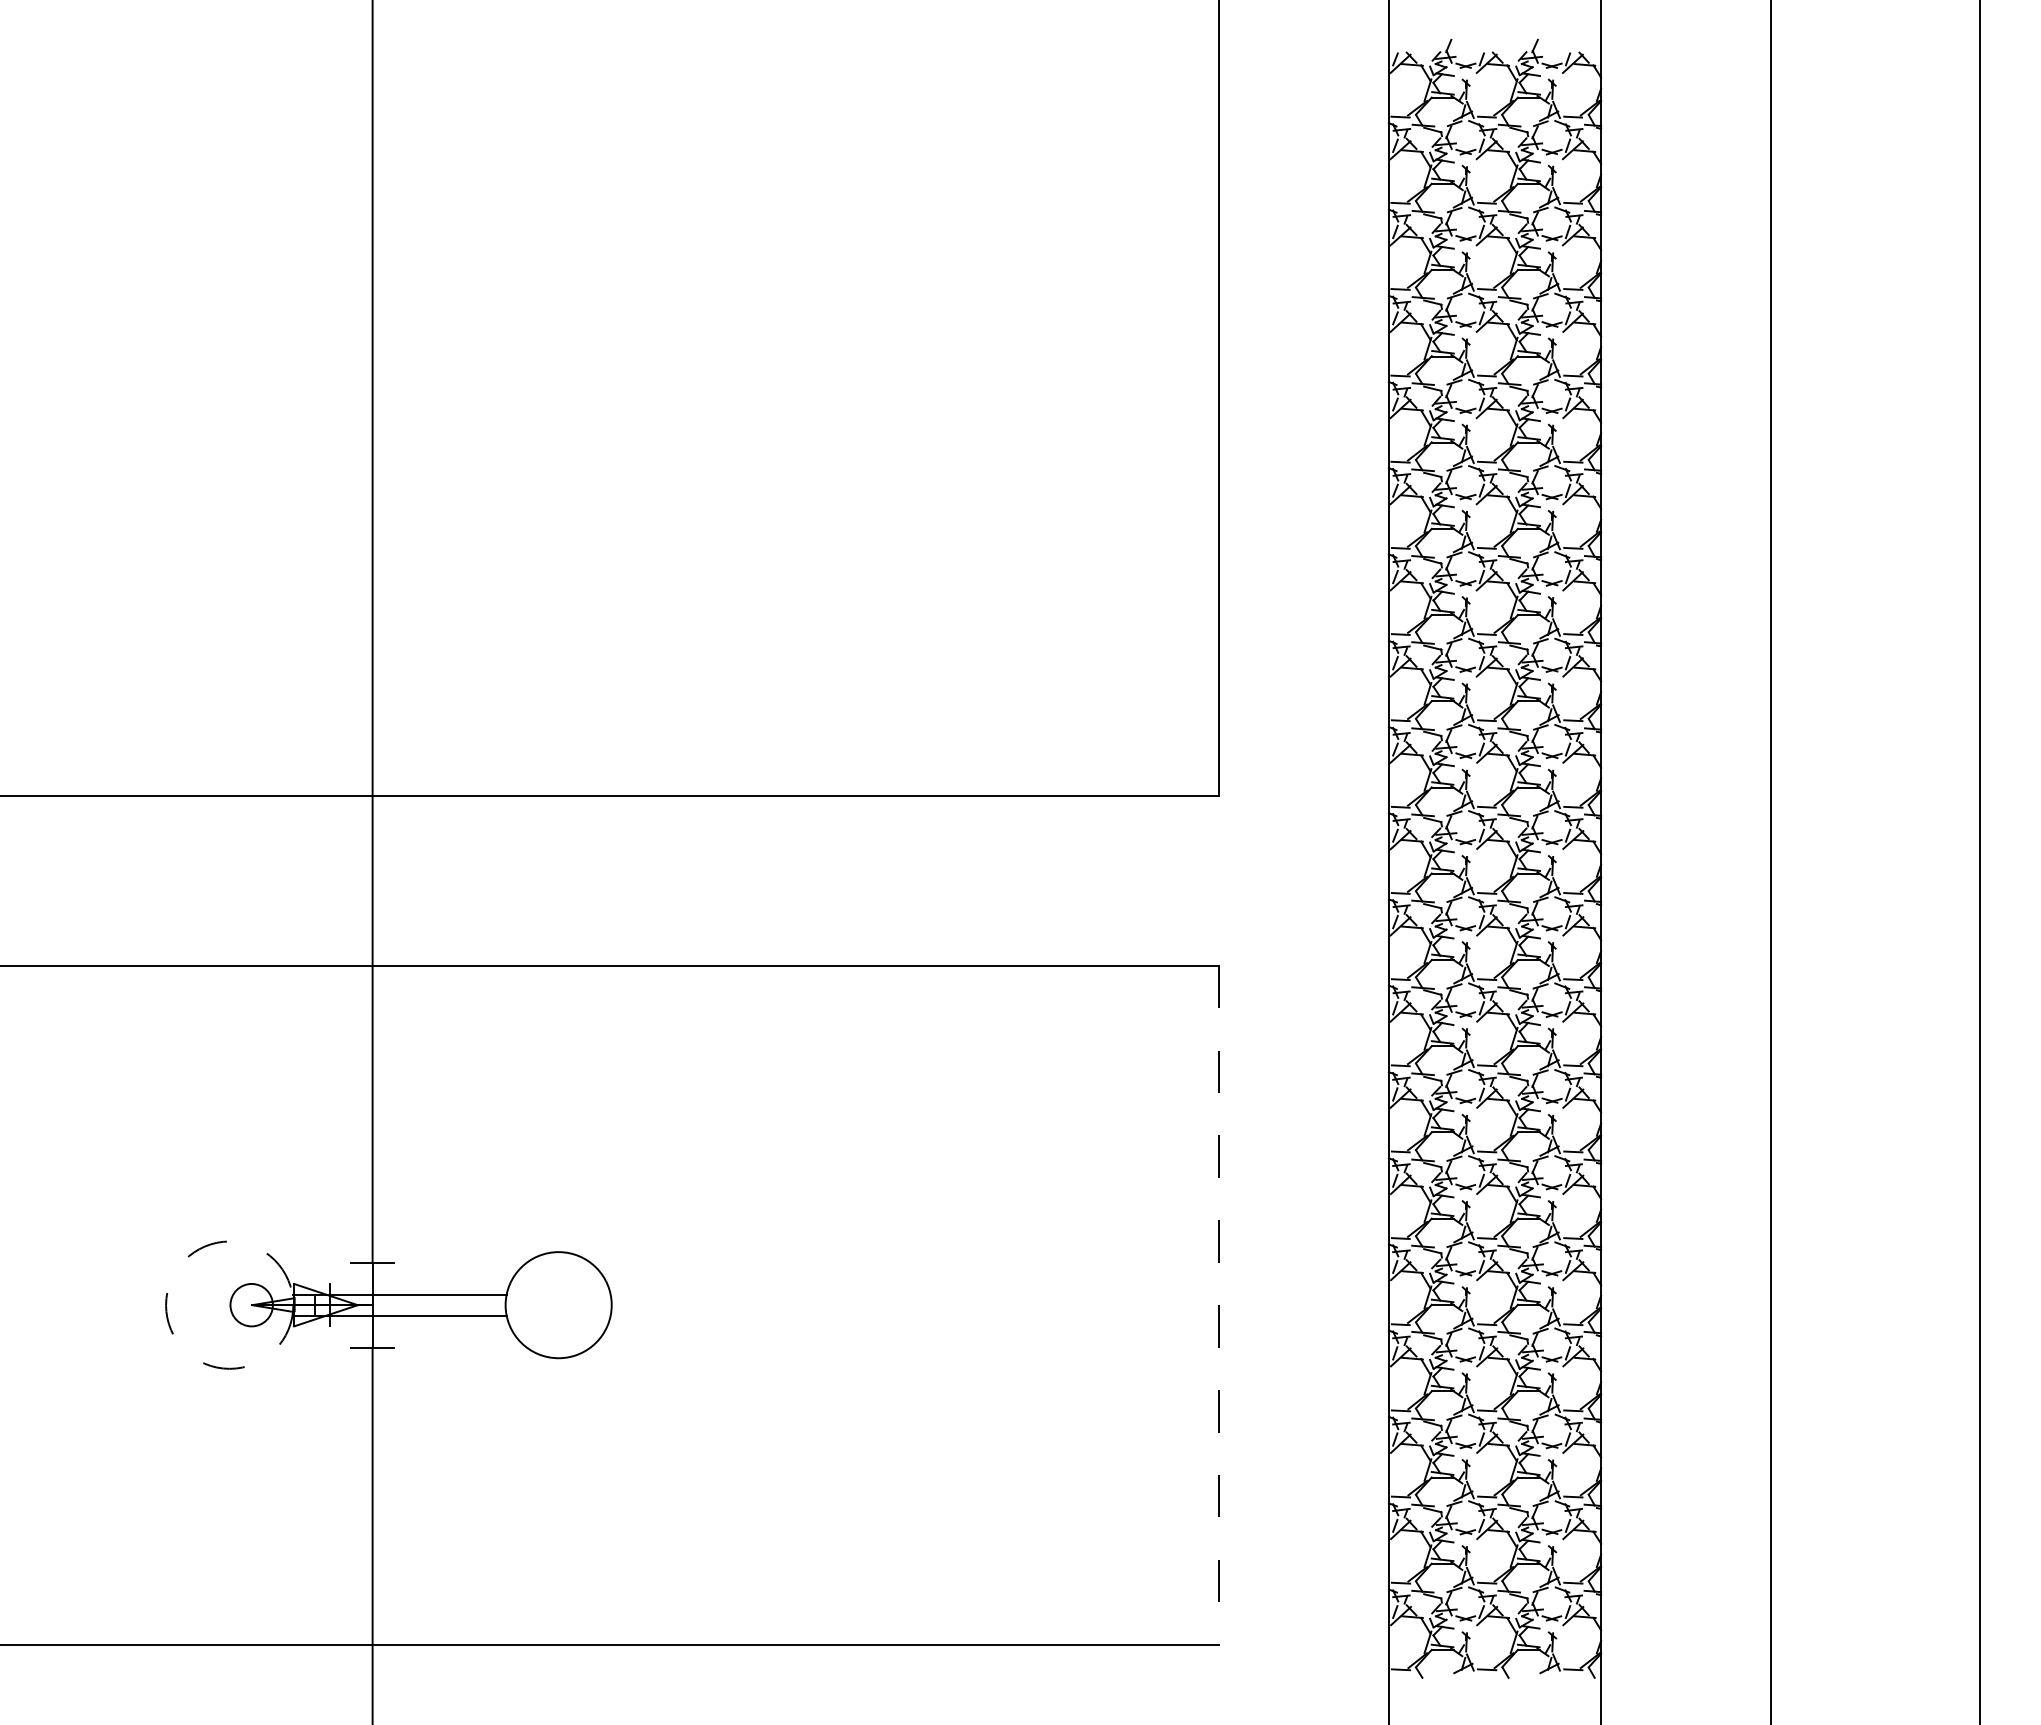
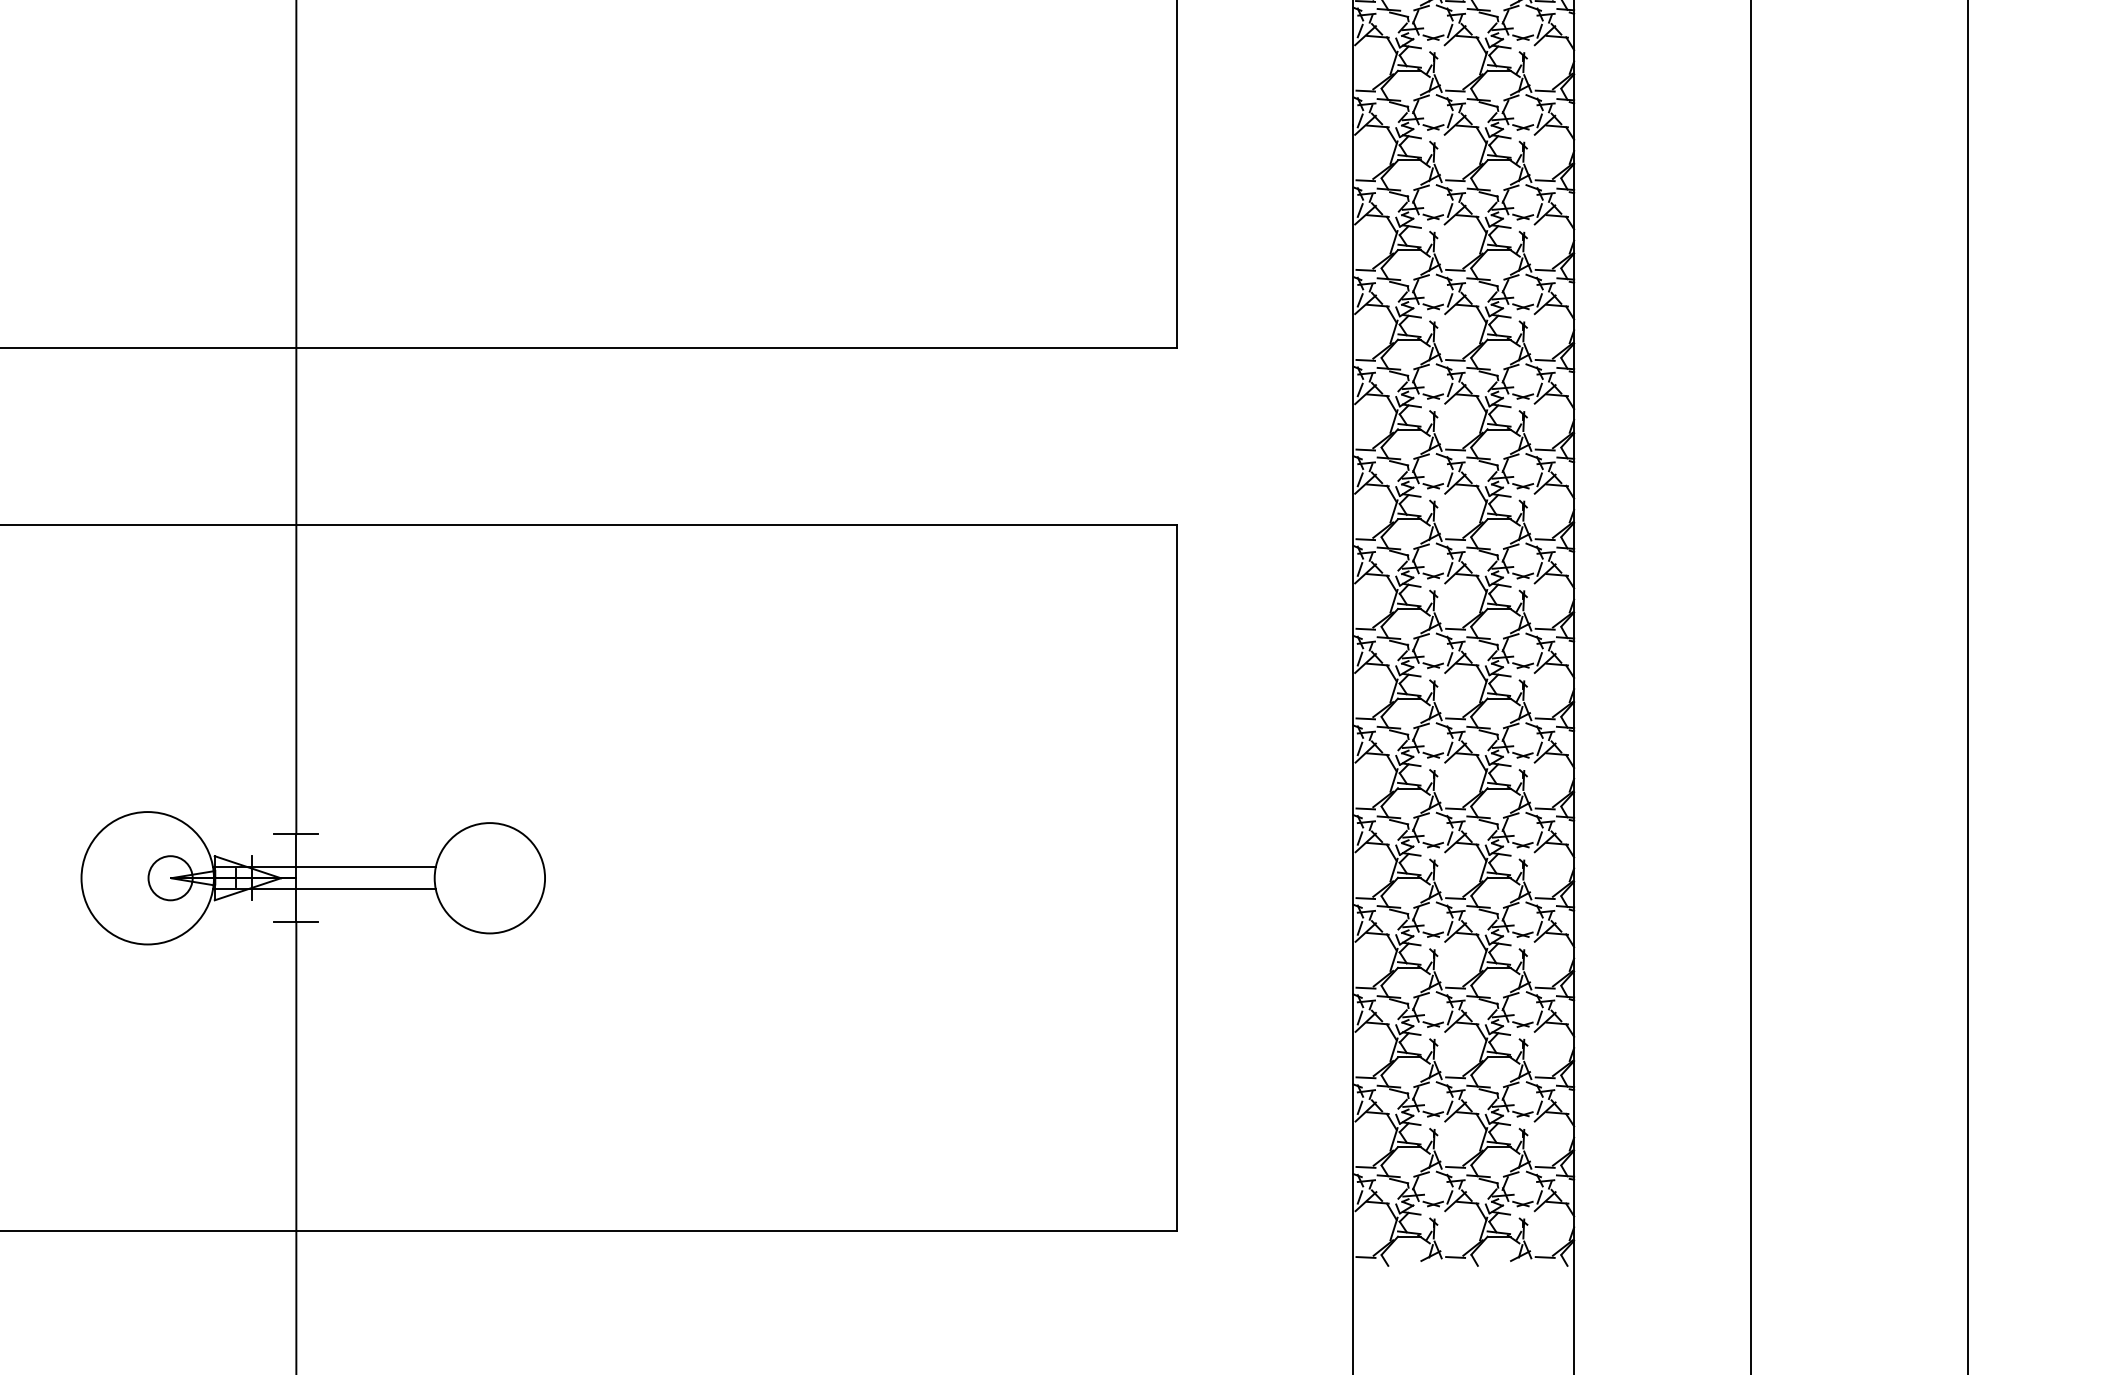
circle: (229, 1304) -> (147, 877), dashed -> solid
line: (1219, 1305) -> (1177, 878), dashed -> solid

